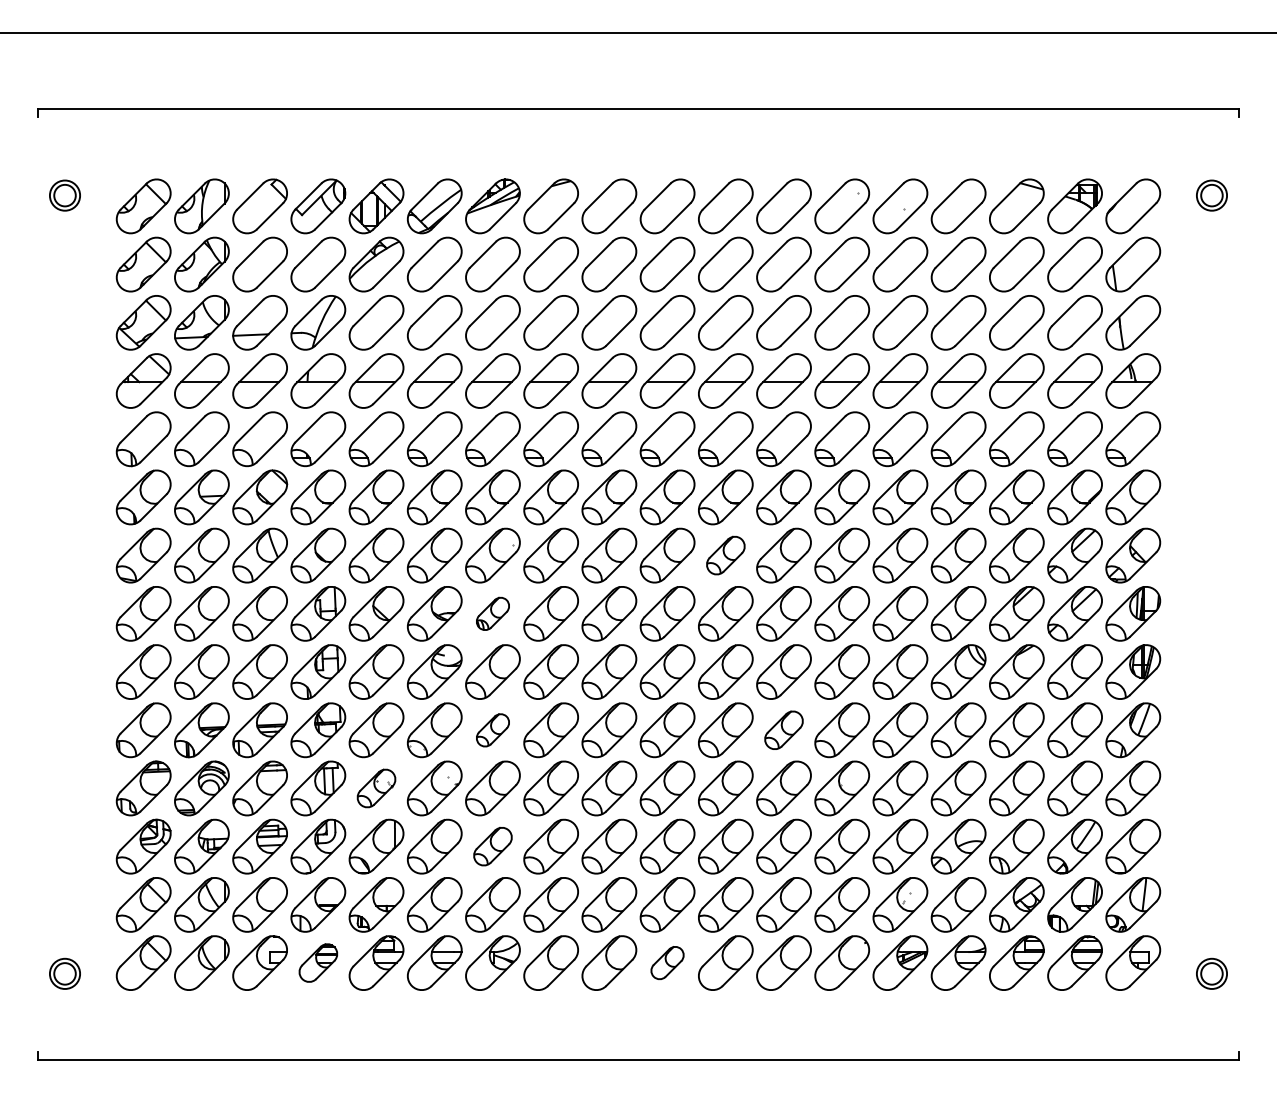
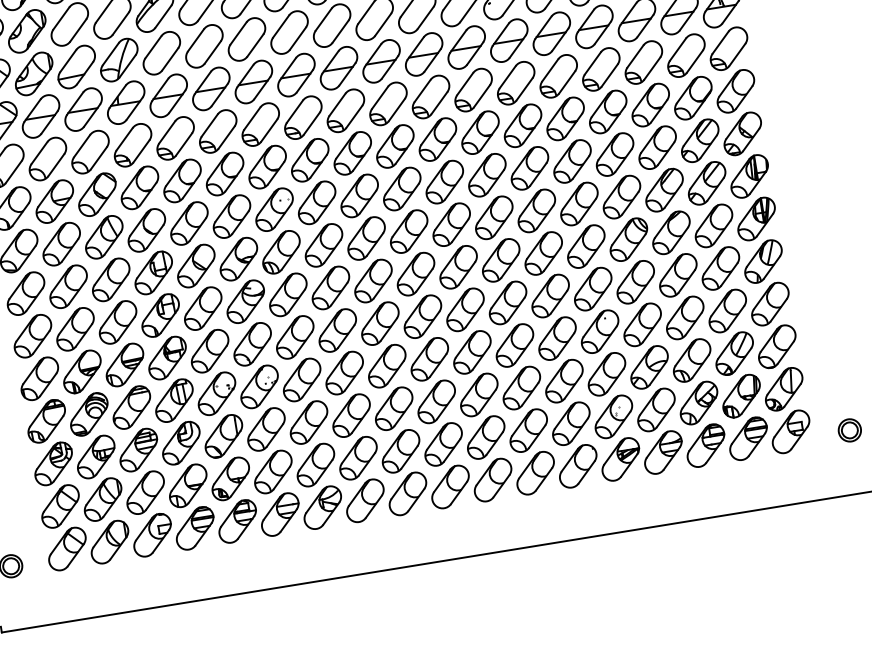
part: (725, 555) -> (444, 182), size x1.43
part: (492, 613) -> (281, 252), size x1.67
part: (492, 730) -> (294, 337), size x1.67
part: (783, 730) -> (507, 303), size x1.43
part: (376, 788) -> (216, 393), size x1.43
part: (492, 846) -> (308, 422), size x1.43
part: (318, 962) -> (195, 527), size x1.43
part: (667, 962) -> (450, 486), size x1.67

